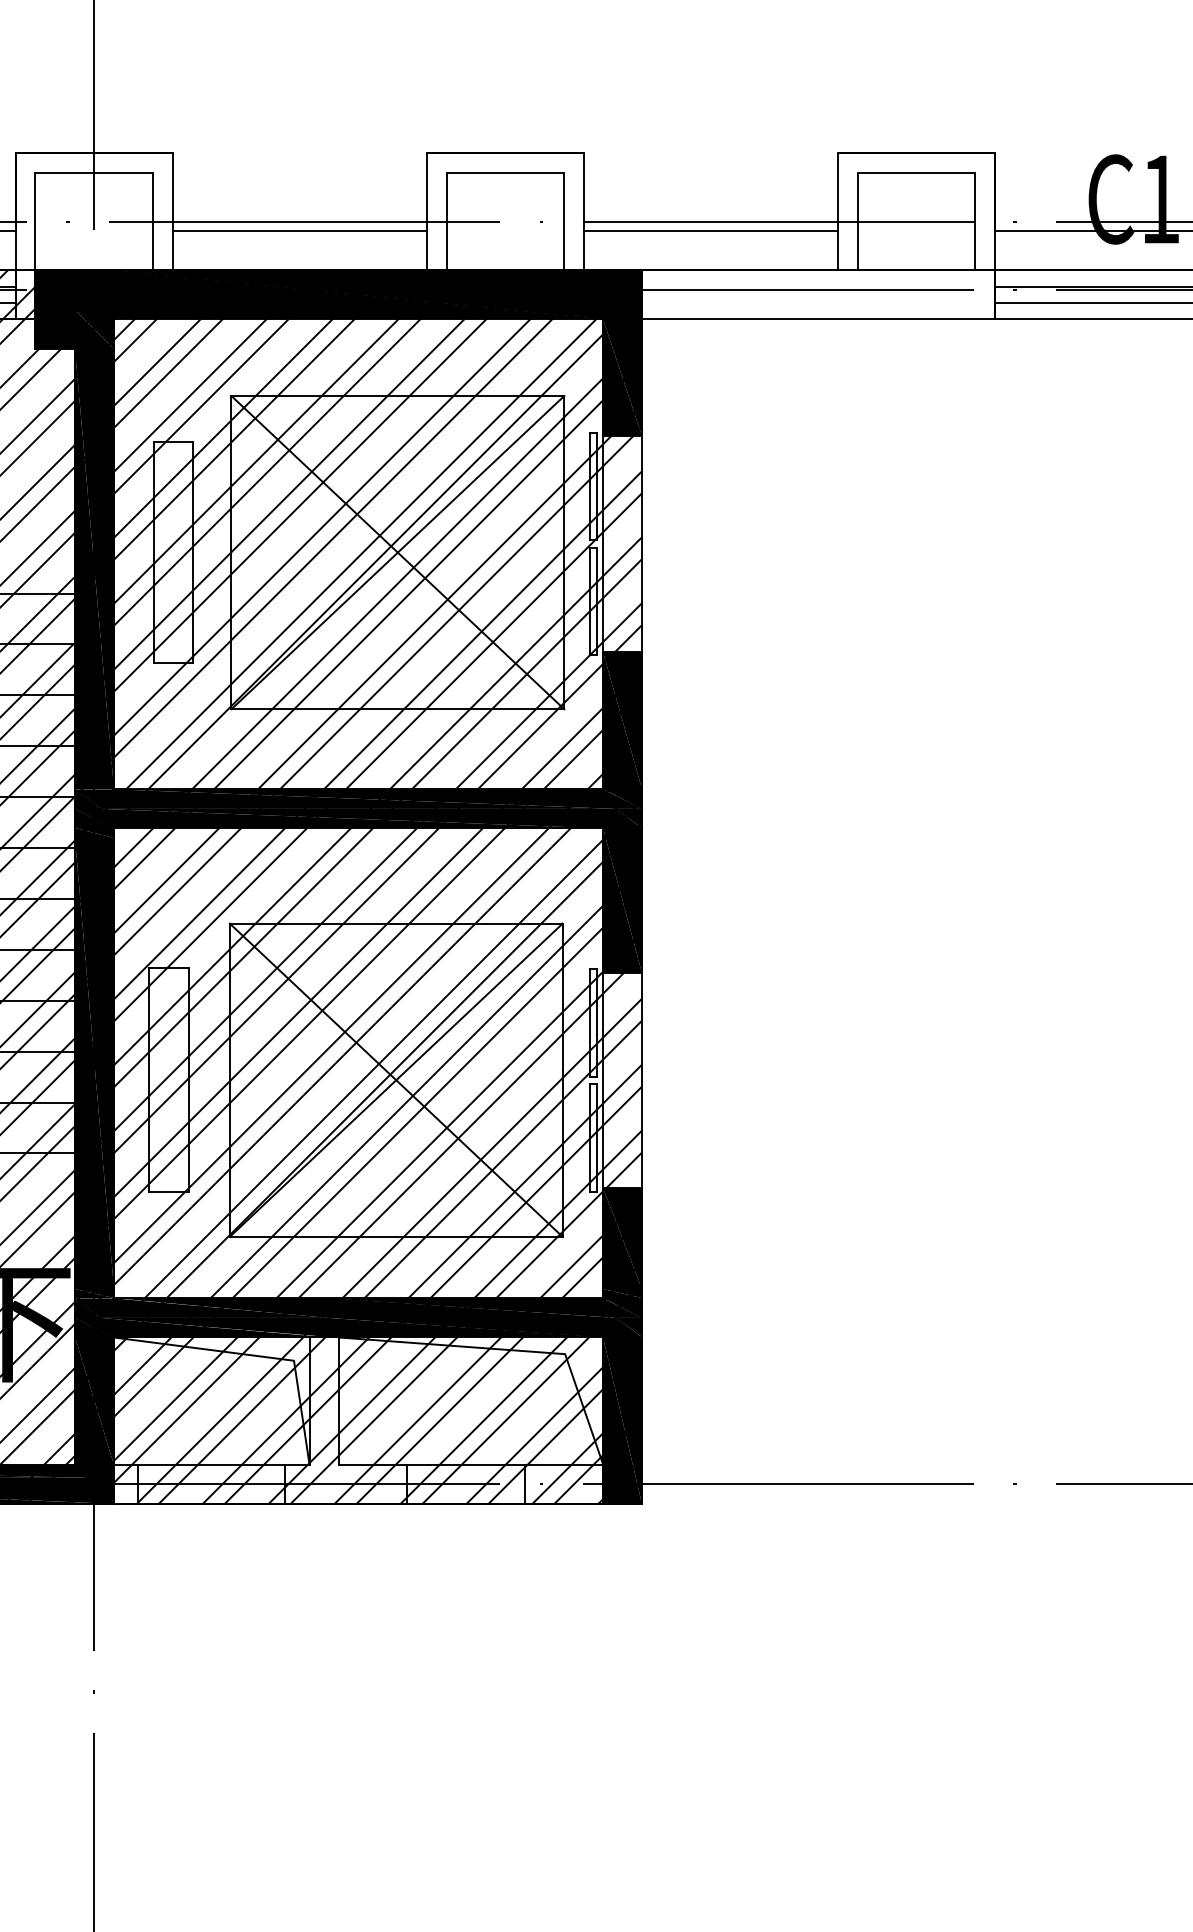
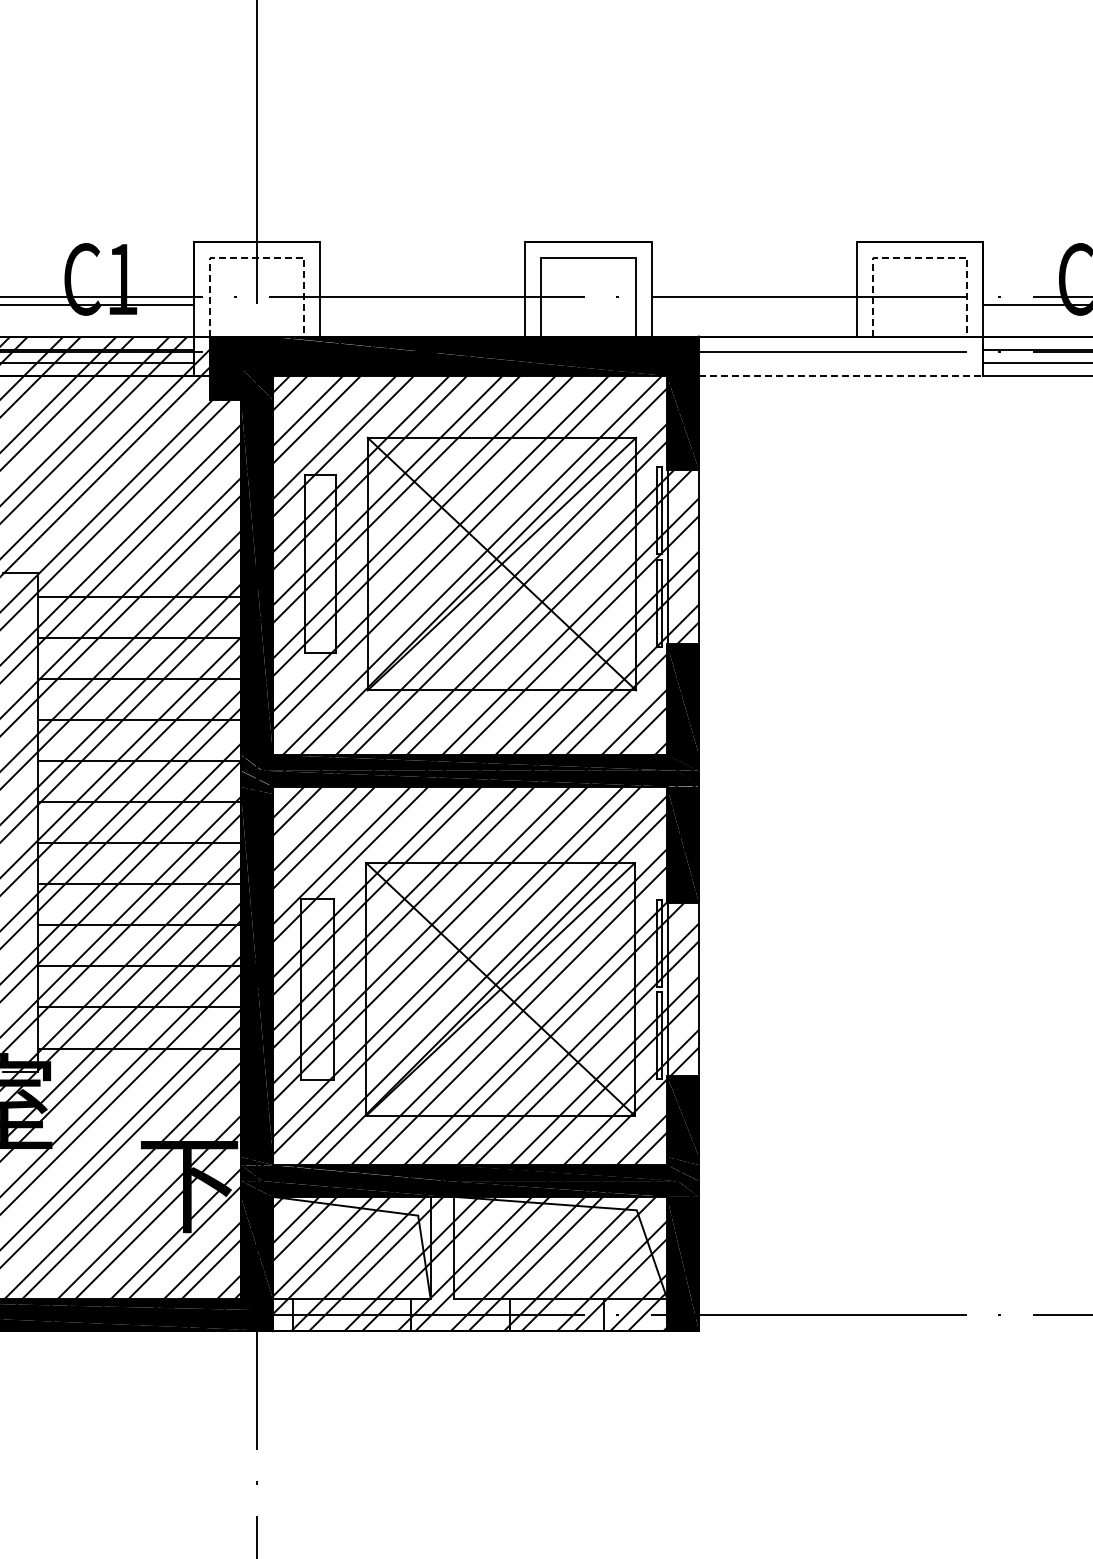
line: (94, 172) -> (257, 257), solid -> dashed
line: (917, 172) -> (920, 257), solid -> dashed
line: (299, 231) -> (422, 305), removed
line: (709, 231) -> (753, 305), removed
line: (819, 319) -> (841, 376), solid -> dashed

